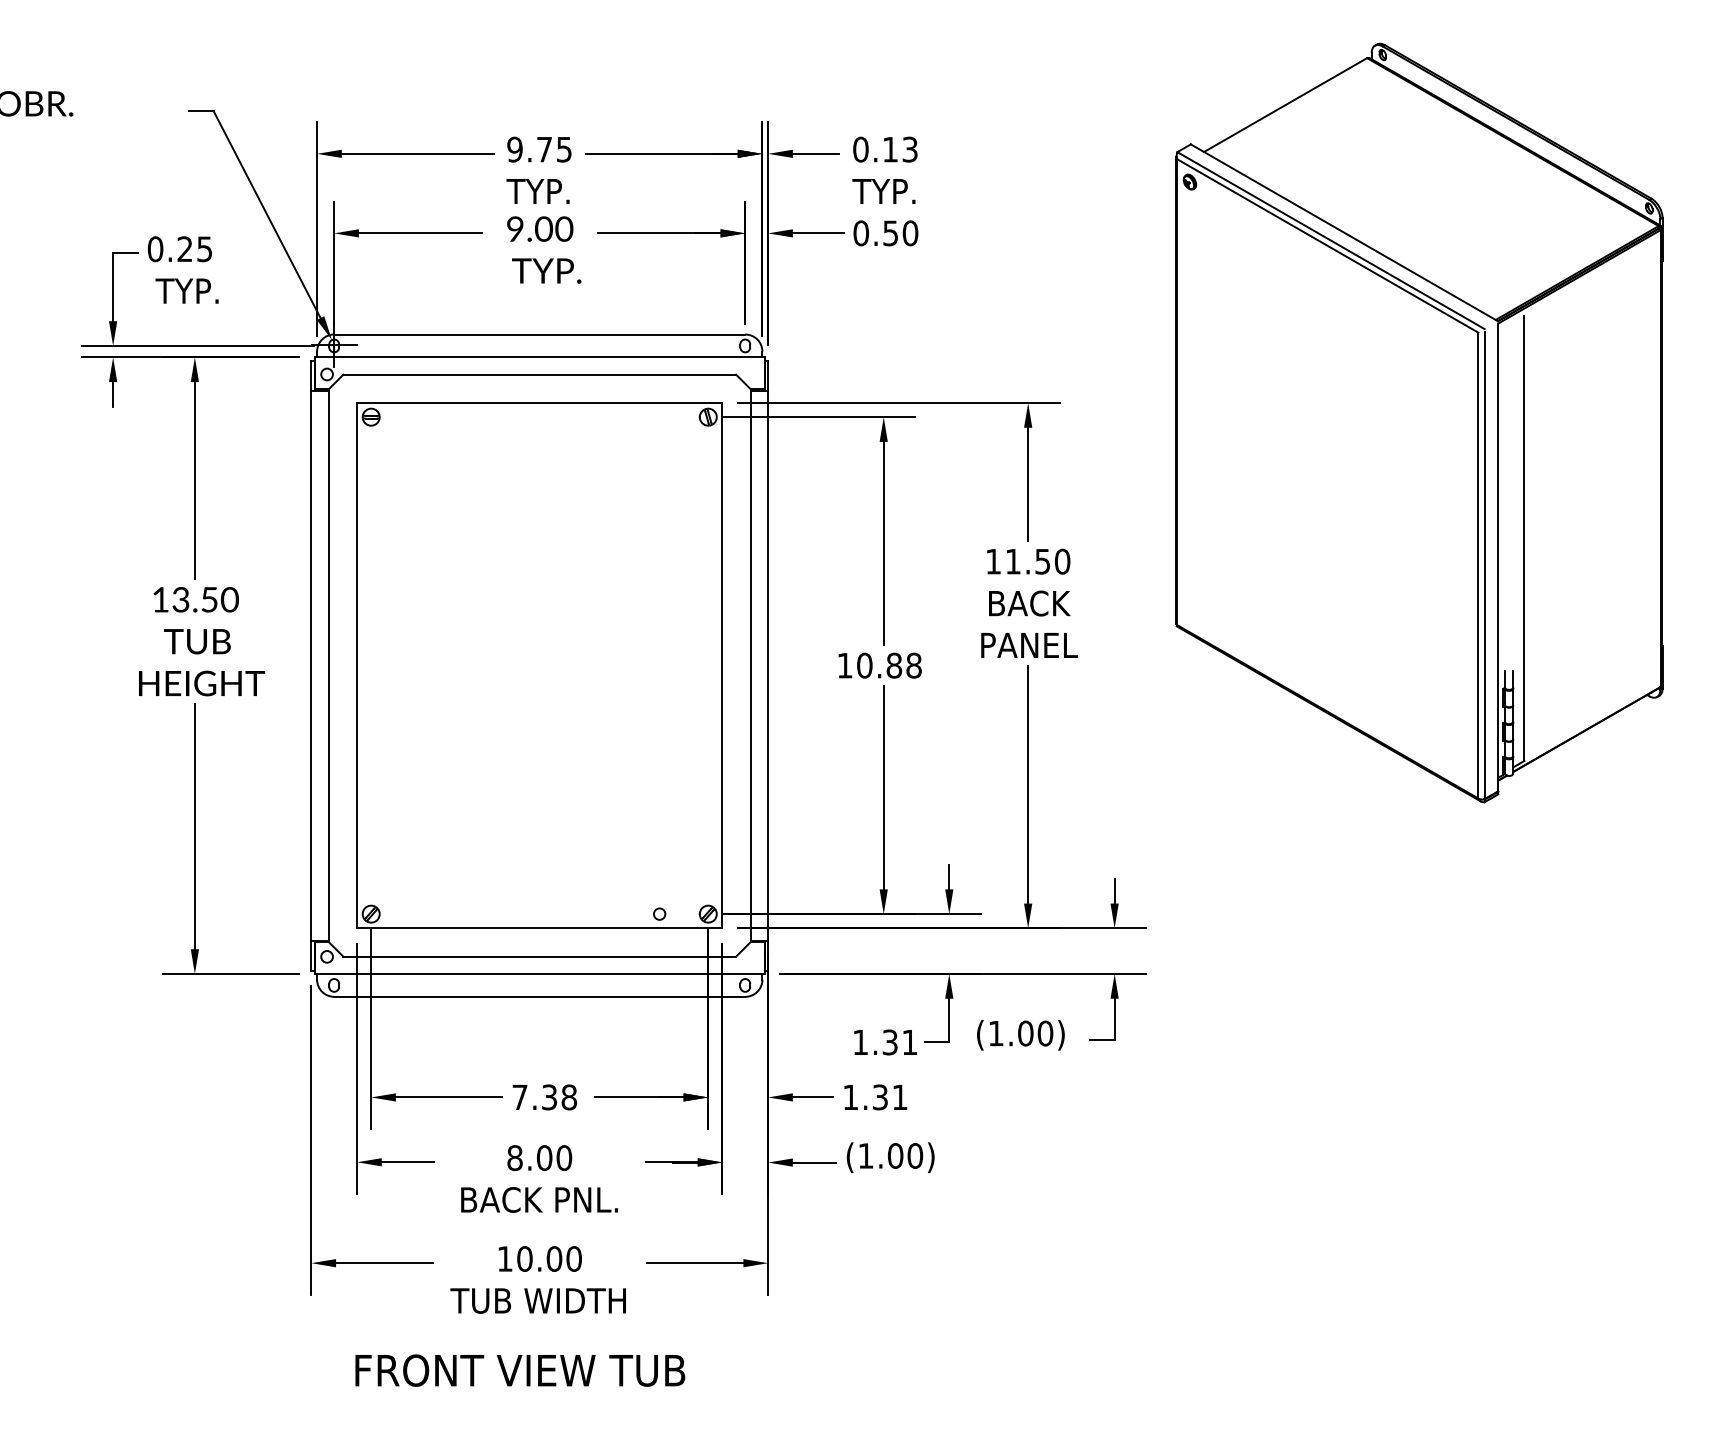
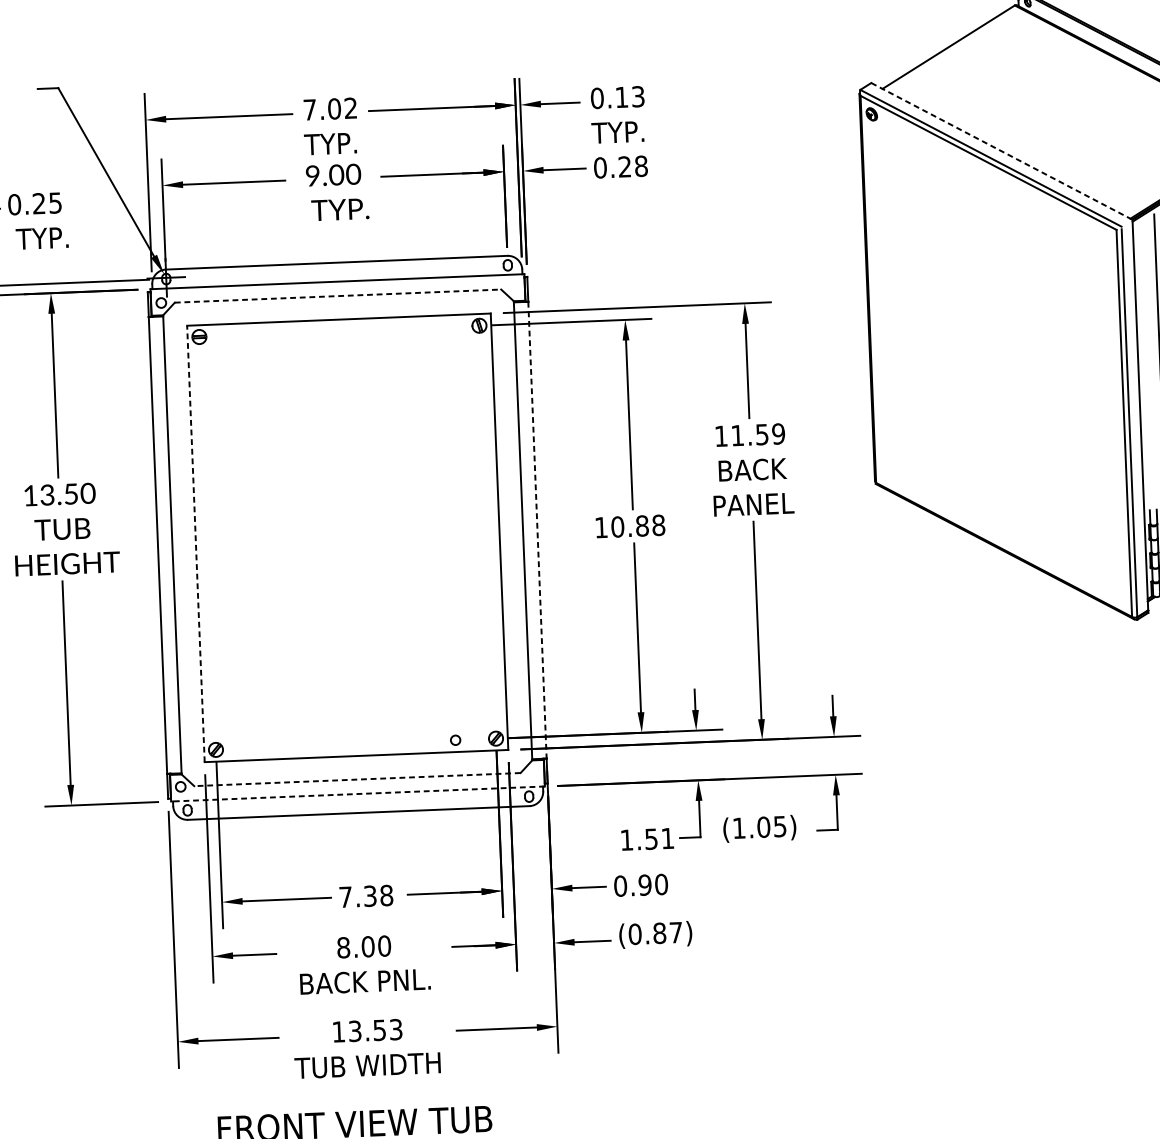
text: (539, 149) -> (330, 109), 9.75 -> 7.02
text: (900, 233) -> (633, 166), 0.50 -> 0.28
line: (1344, 233) -> (1001, 151), solid -> dashed
line: (540, 374) -> (338, 295), solid -> dashed
text: (1062, 561) -> (778, 433), 11.50 -> 11.59
line: (357, 665) -> (196, 543), solid -> dashed
line: (768, 665) -> (537, 530), solid -> dashed
line: (539, 956) -> (357, 779), solid -> dashed
line: (539, 973) -> (357, 793), solid -> dashed
text: (1045, 1033) -> (780, 826), (1.00) -> (1.05)
text: (890, 1041) -> (651, 838), 1.31 -> 1.51
text: (875, 1097) -> (641, 885), 1.31 -> 0.90
text: (890, 1155) -> (655, 933), (1.00) -> (0.87)
text: (549, 1258) -> (375, 1030), 10.00 -> 13.53

